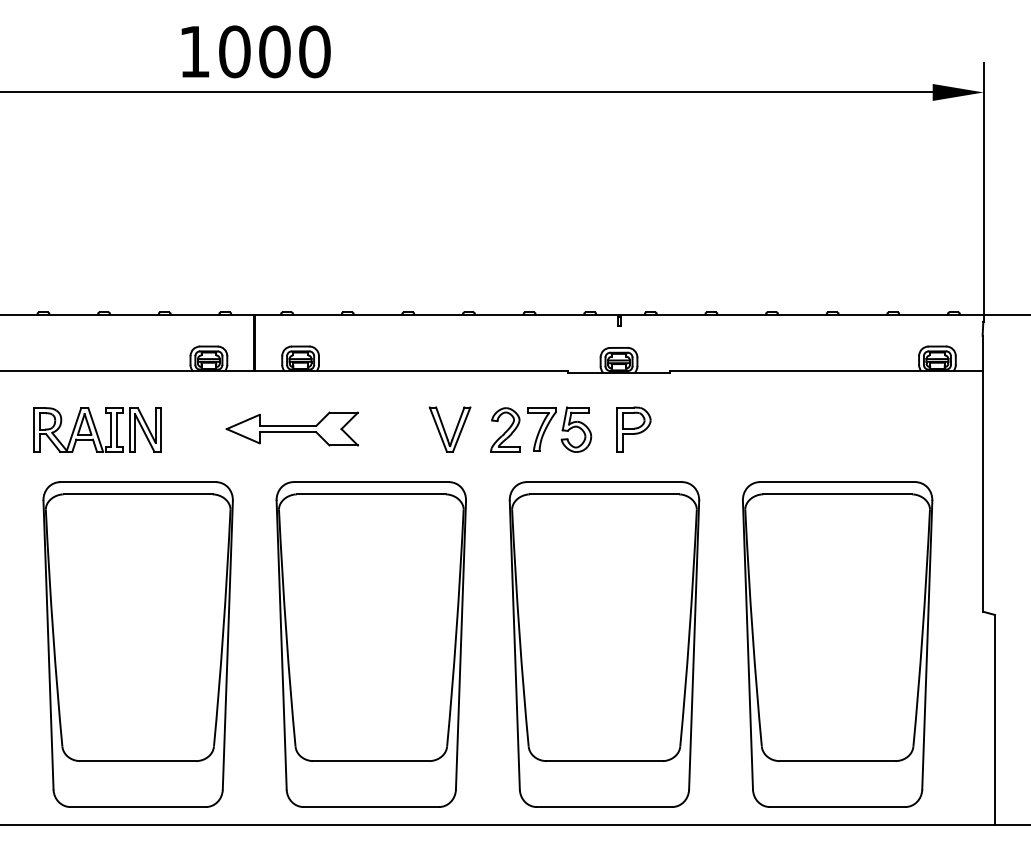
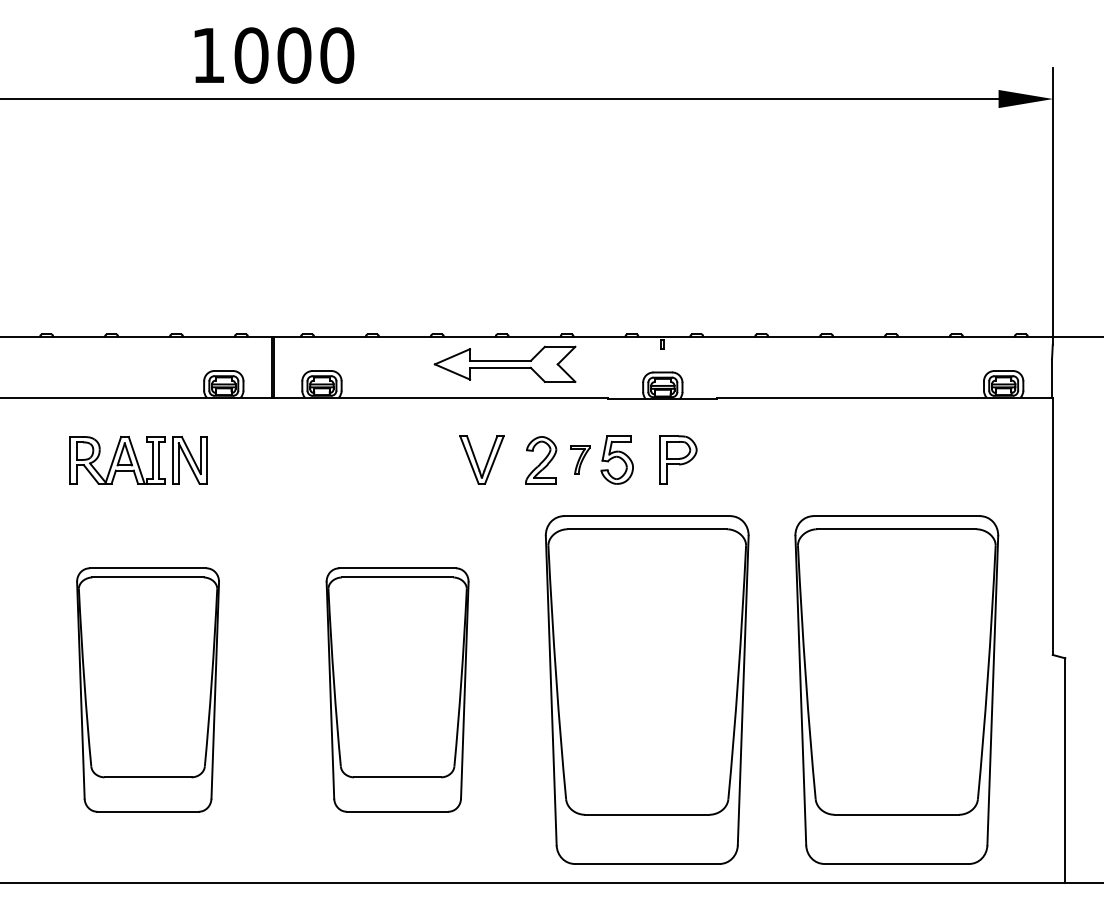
part: (291, 428) -> (504, 363), moved
part: (542, 429) -> (580, 459), size x0.6
part: (97, 430) -> (138, 460), moved
part: (137, 644) -> (147, 689), size x0.7
part: (371, 644) -> (397, 689), size x0.7

